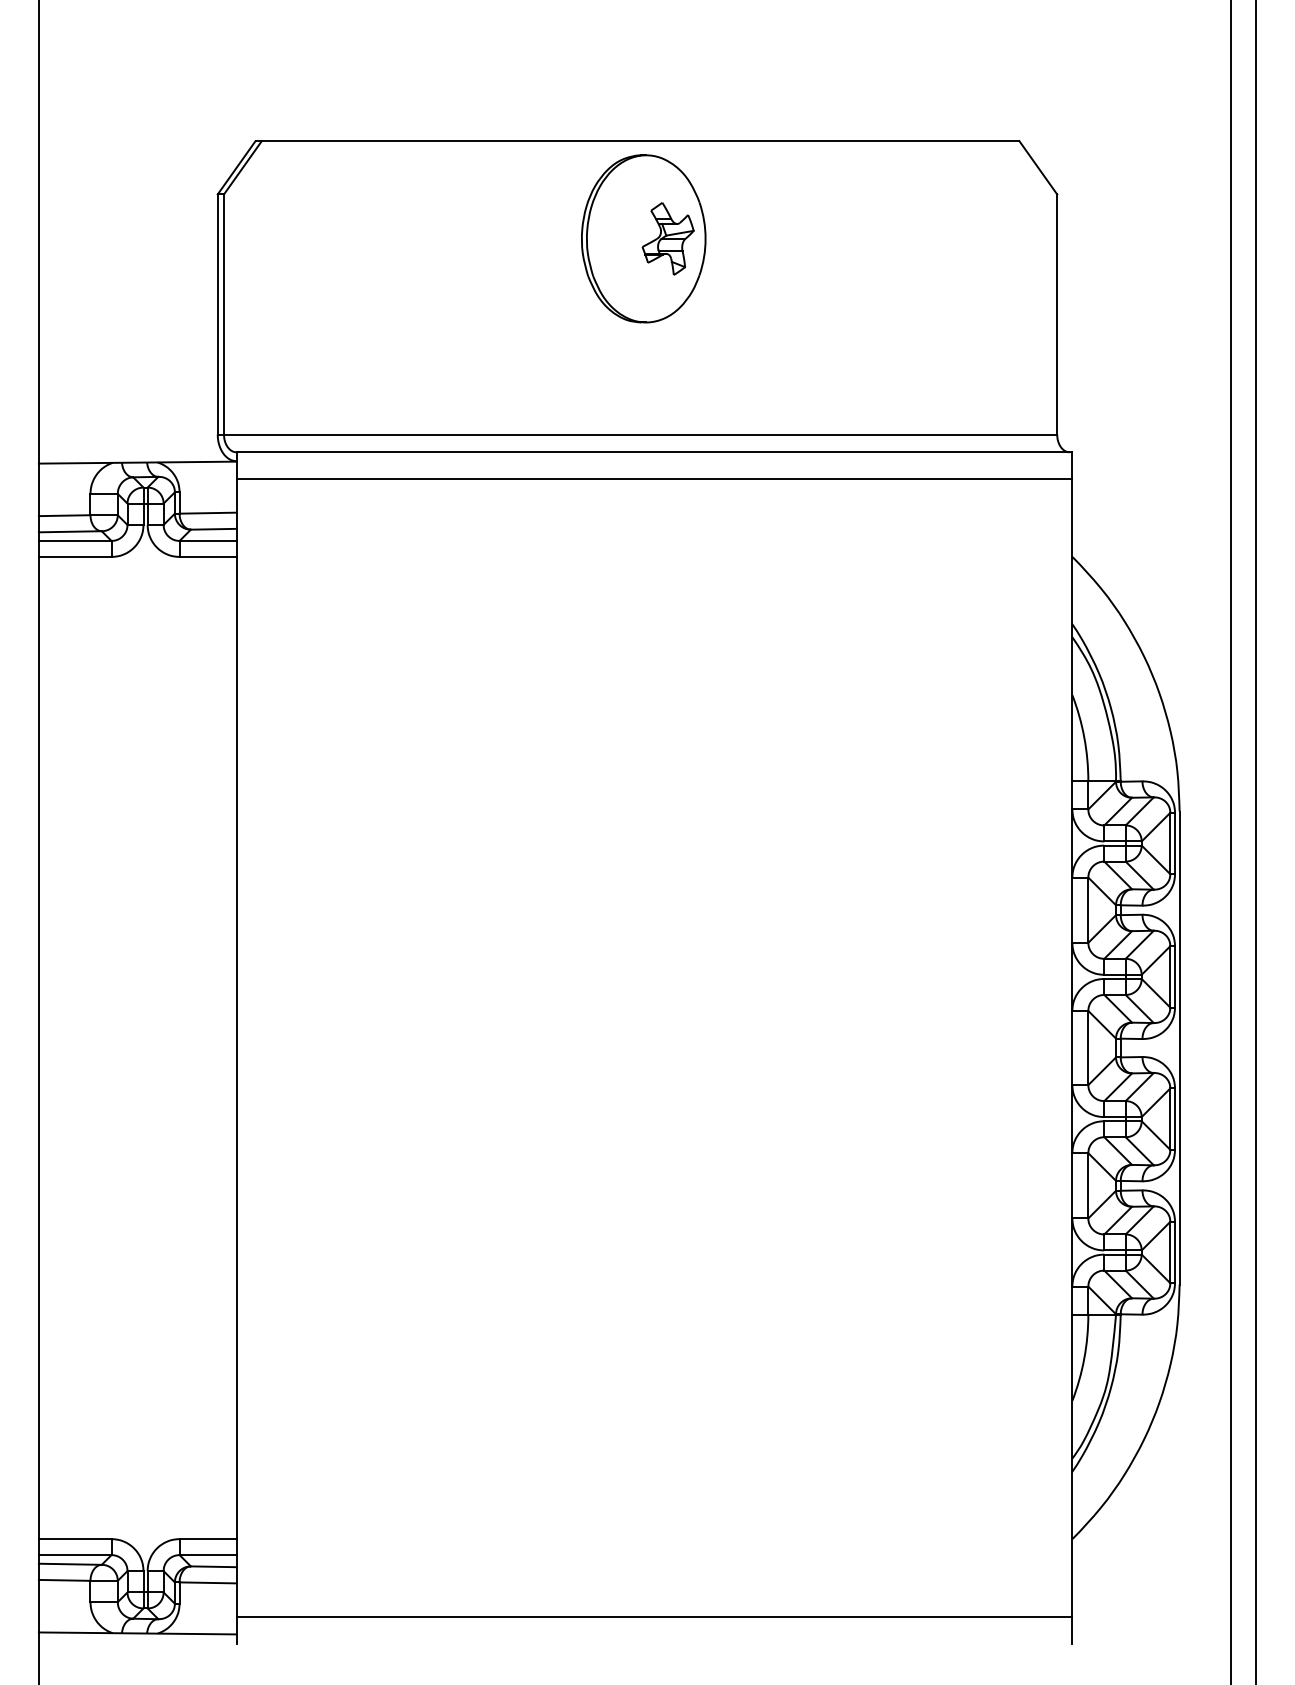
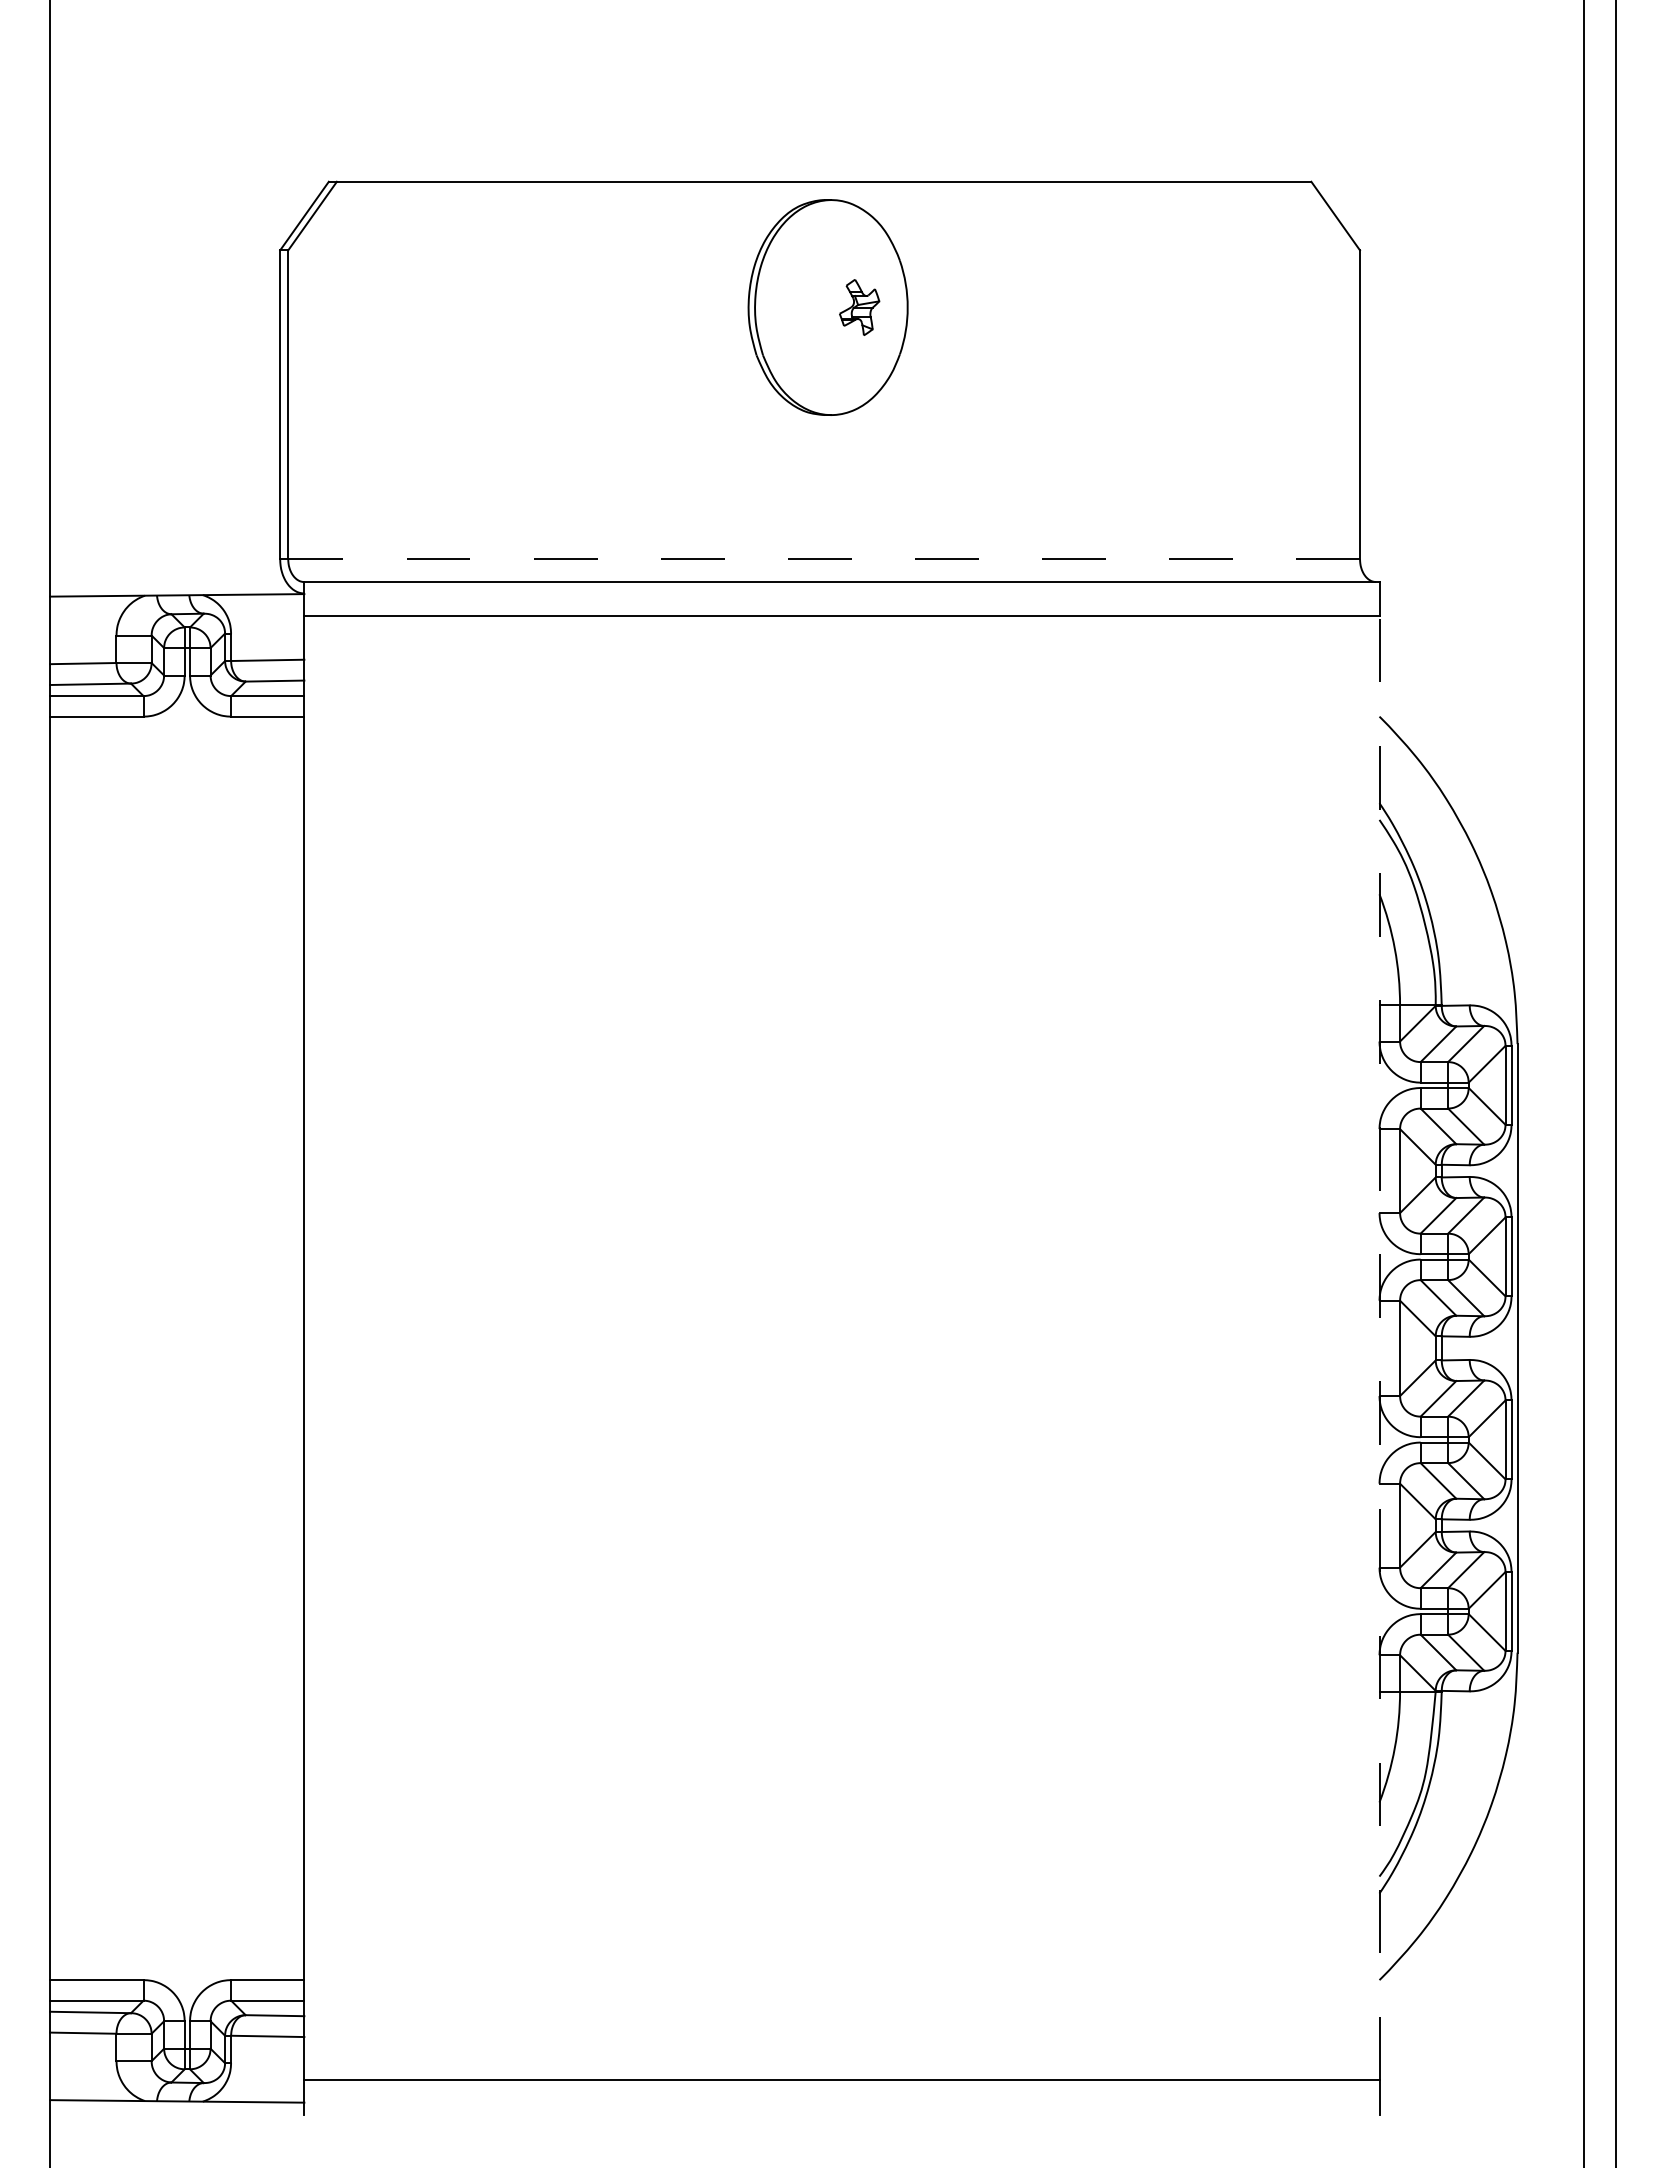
part: (668, 238) -> (859, 307), size x0.6
line: (640, 434) -> (824, 559), solid -> dashed
line: (1072, 1048) -> (1379, 1348), solid -> dashed

